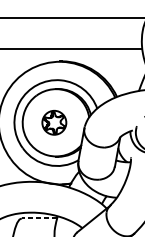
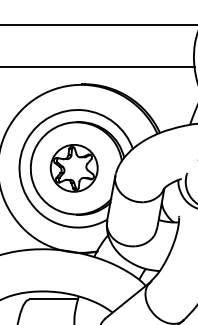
part: (53, 122) -> (73, 168), size x1.43
line: (39, 218) -> (53, 299), dashed -> solid

